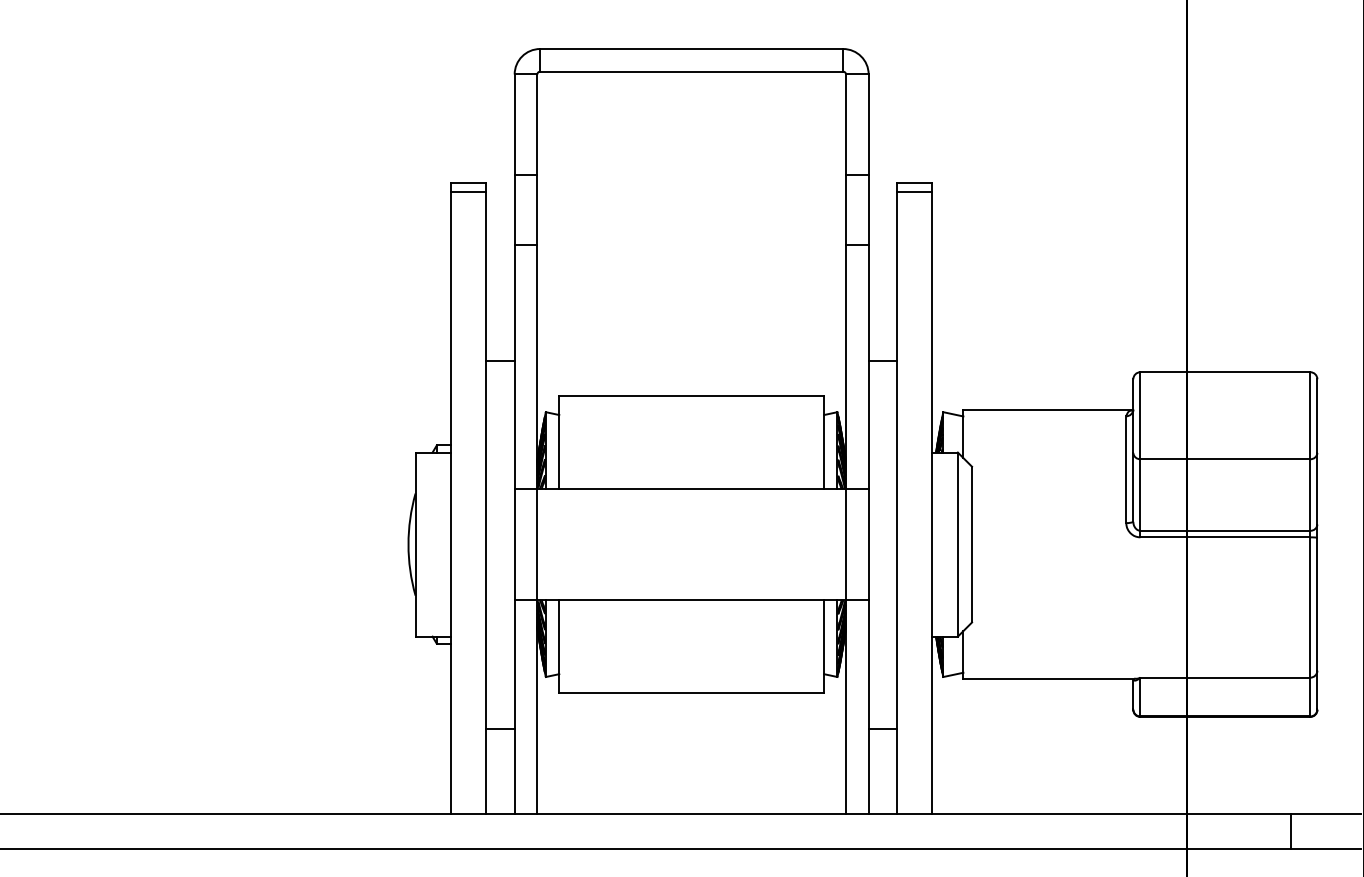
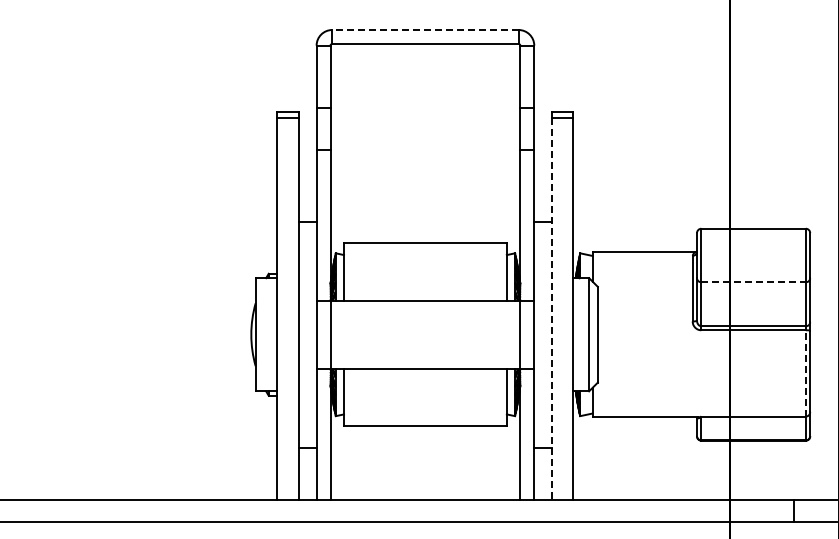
line: (690, 49) -> (424, 30), solid -> dashed
line: (1226, 459) -> (754, 282), solid -> dashed
line: (896, 503) -> (551, 309), solid -> dashed
line: (1309, 606) -> (805, 372), solid -> dashed

